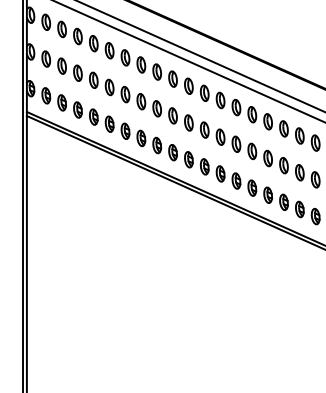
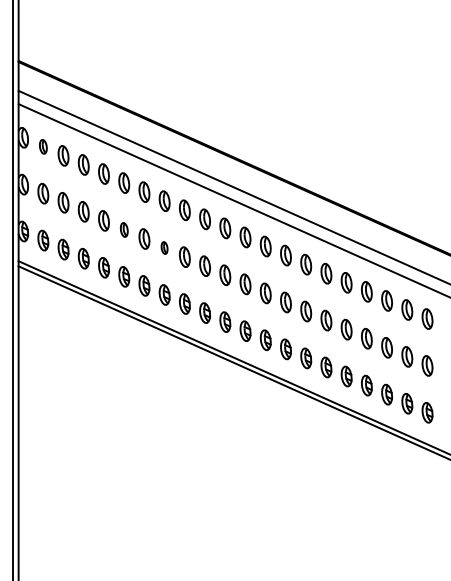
part: (46, 22) -> (43, 146), size x0.7
part: (109, 87) -> (124, 229), size x0.7
part: (141, 101) -> (164, 247), size x0.6

